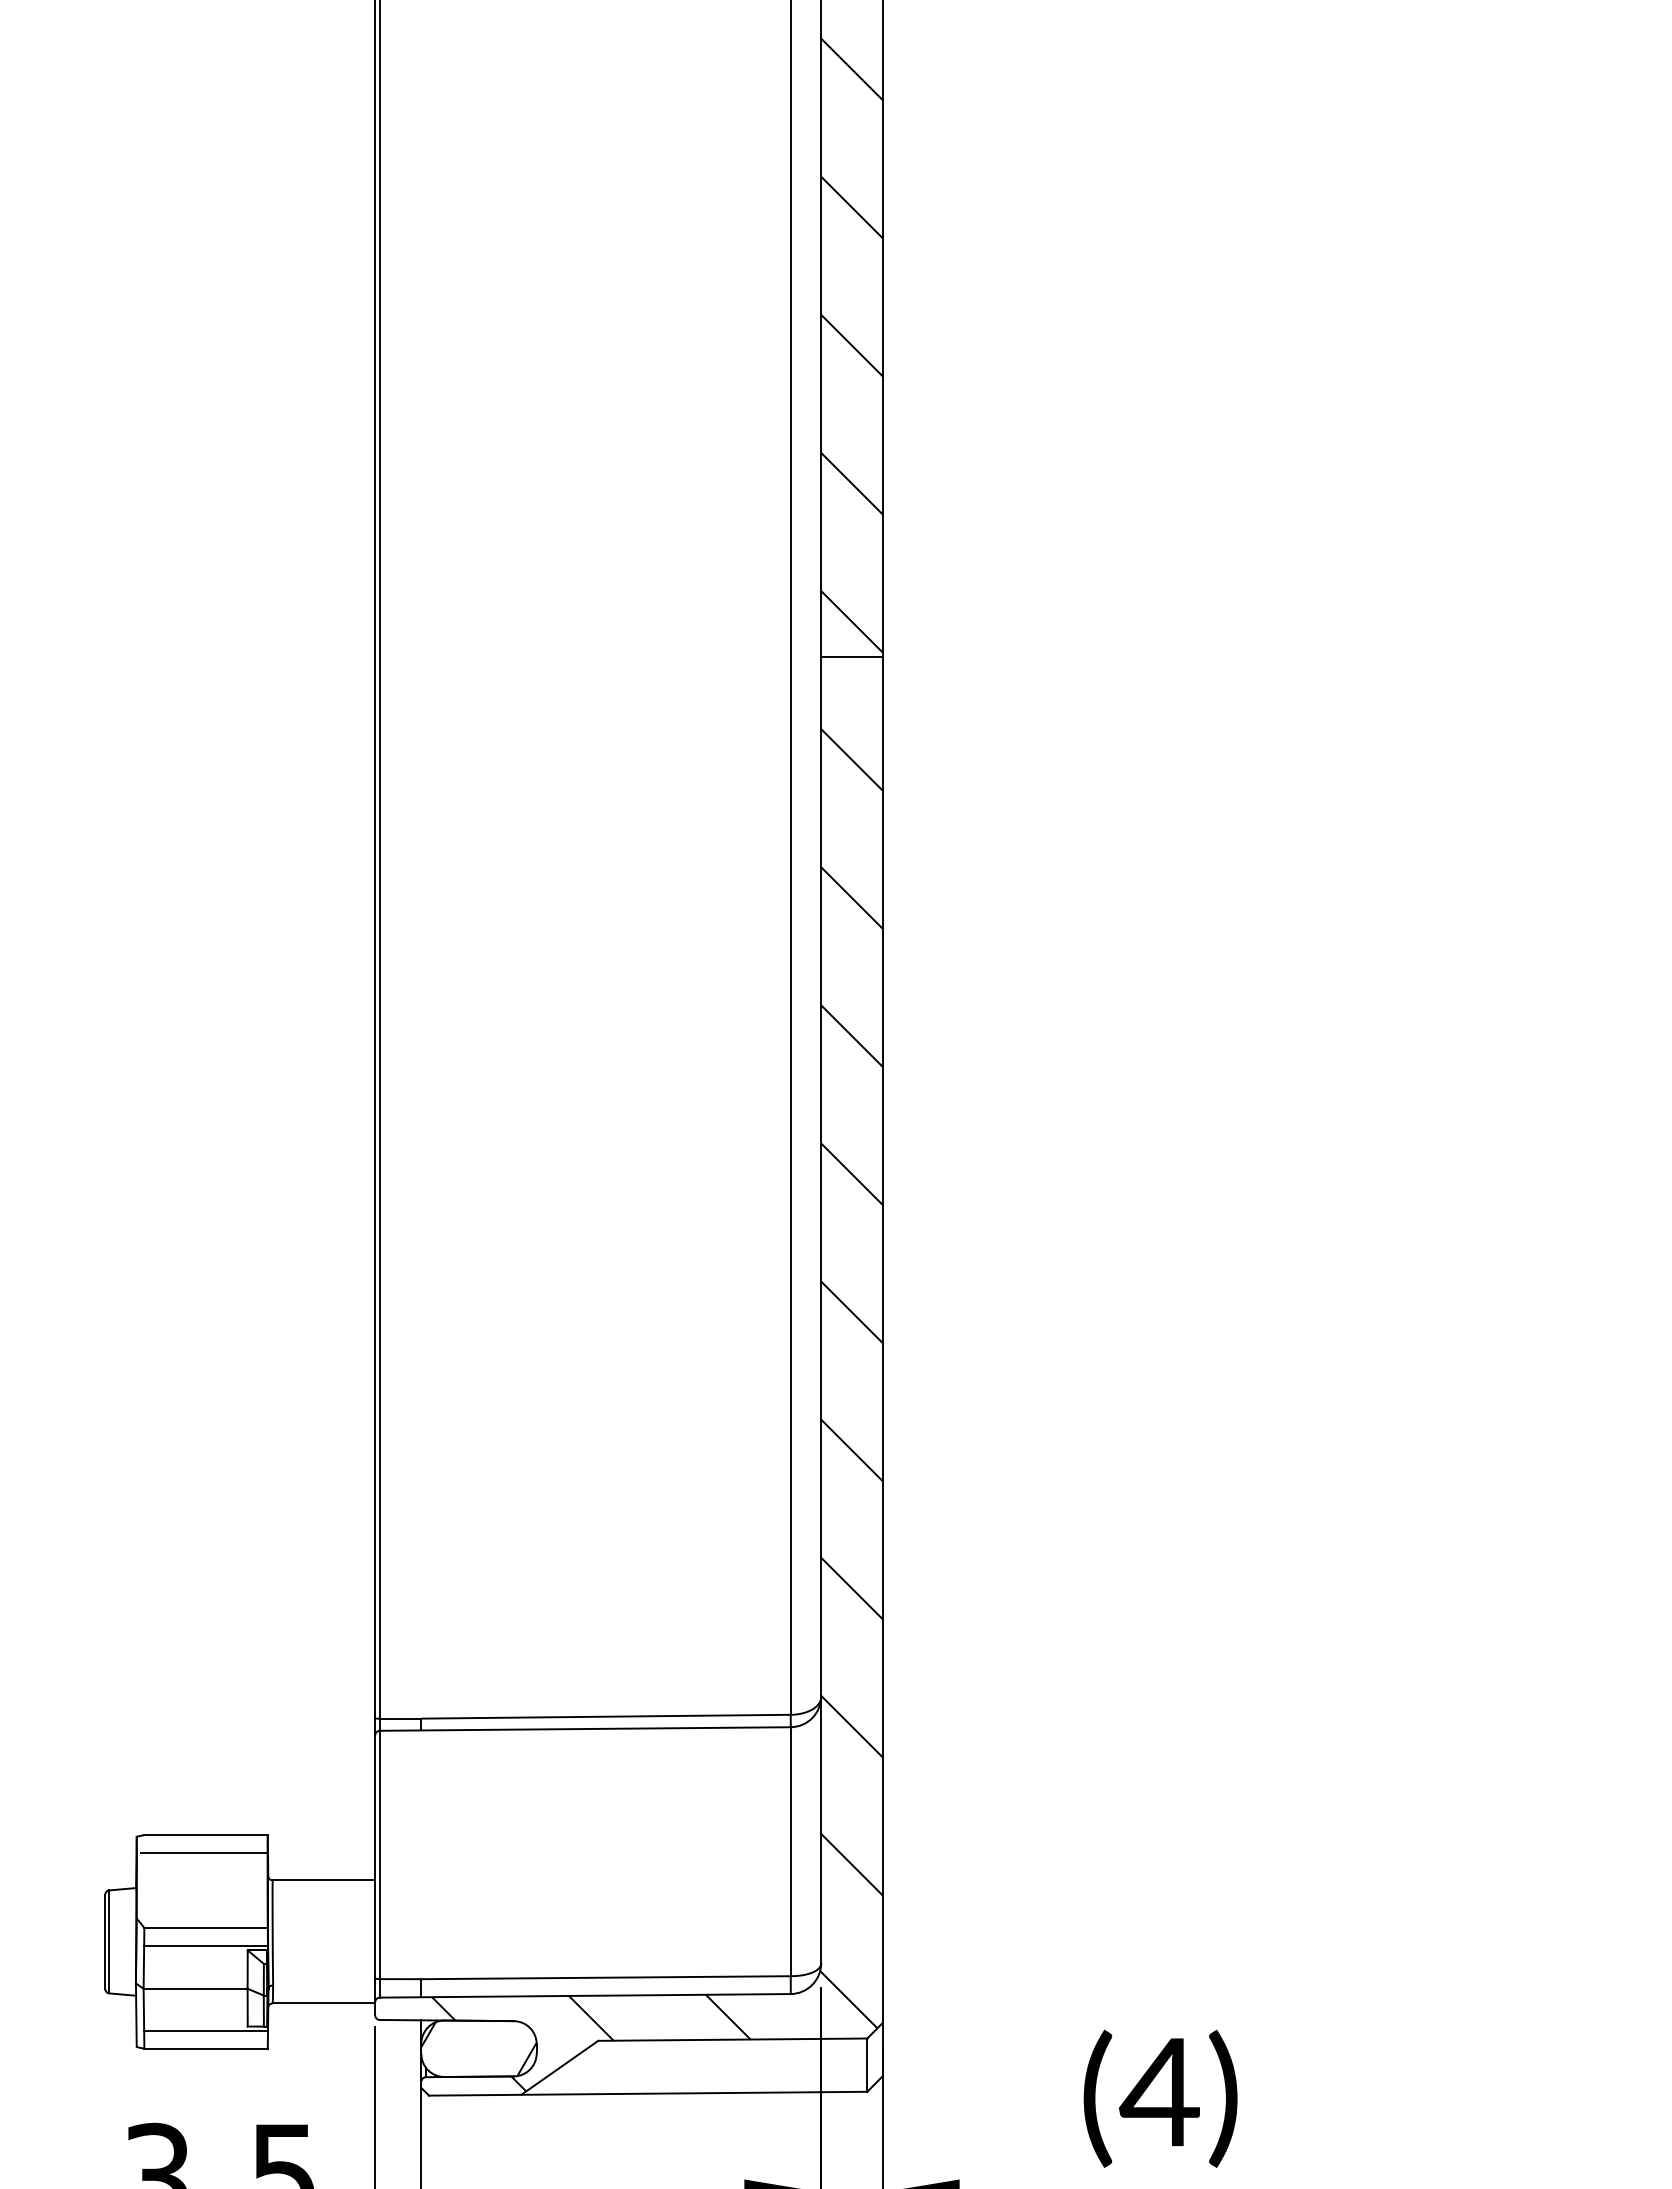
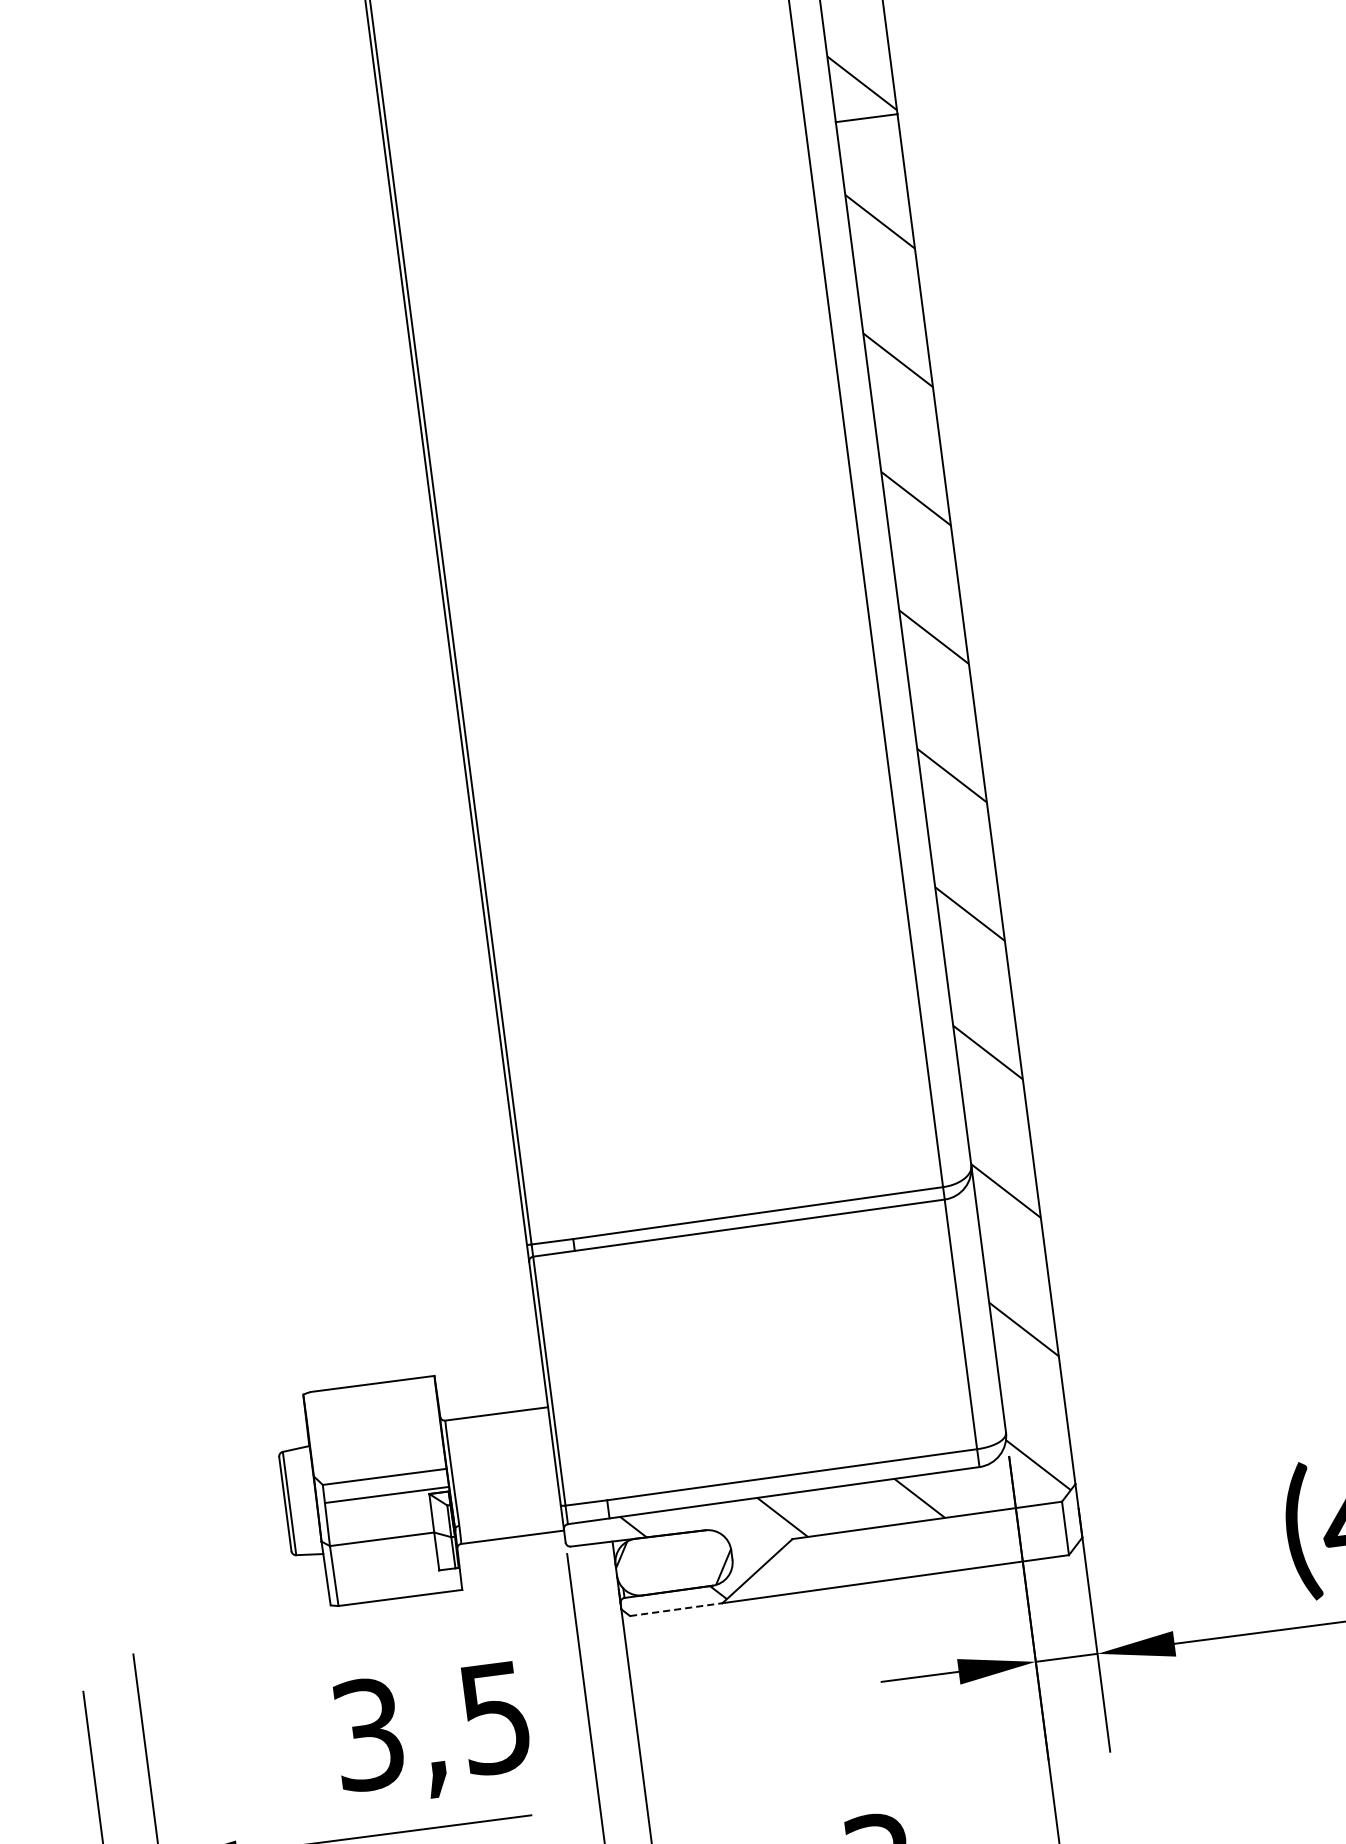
line: (204, 1852) -> (373, 1401), removed
line: (206, 2030) -> (398, 1579), removed
line: (475, 2095) -> (676, 1609), solid -> dashed

